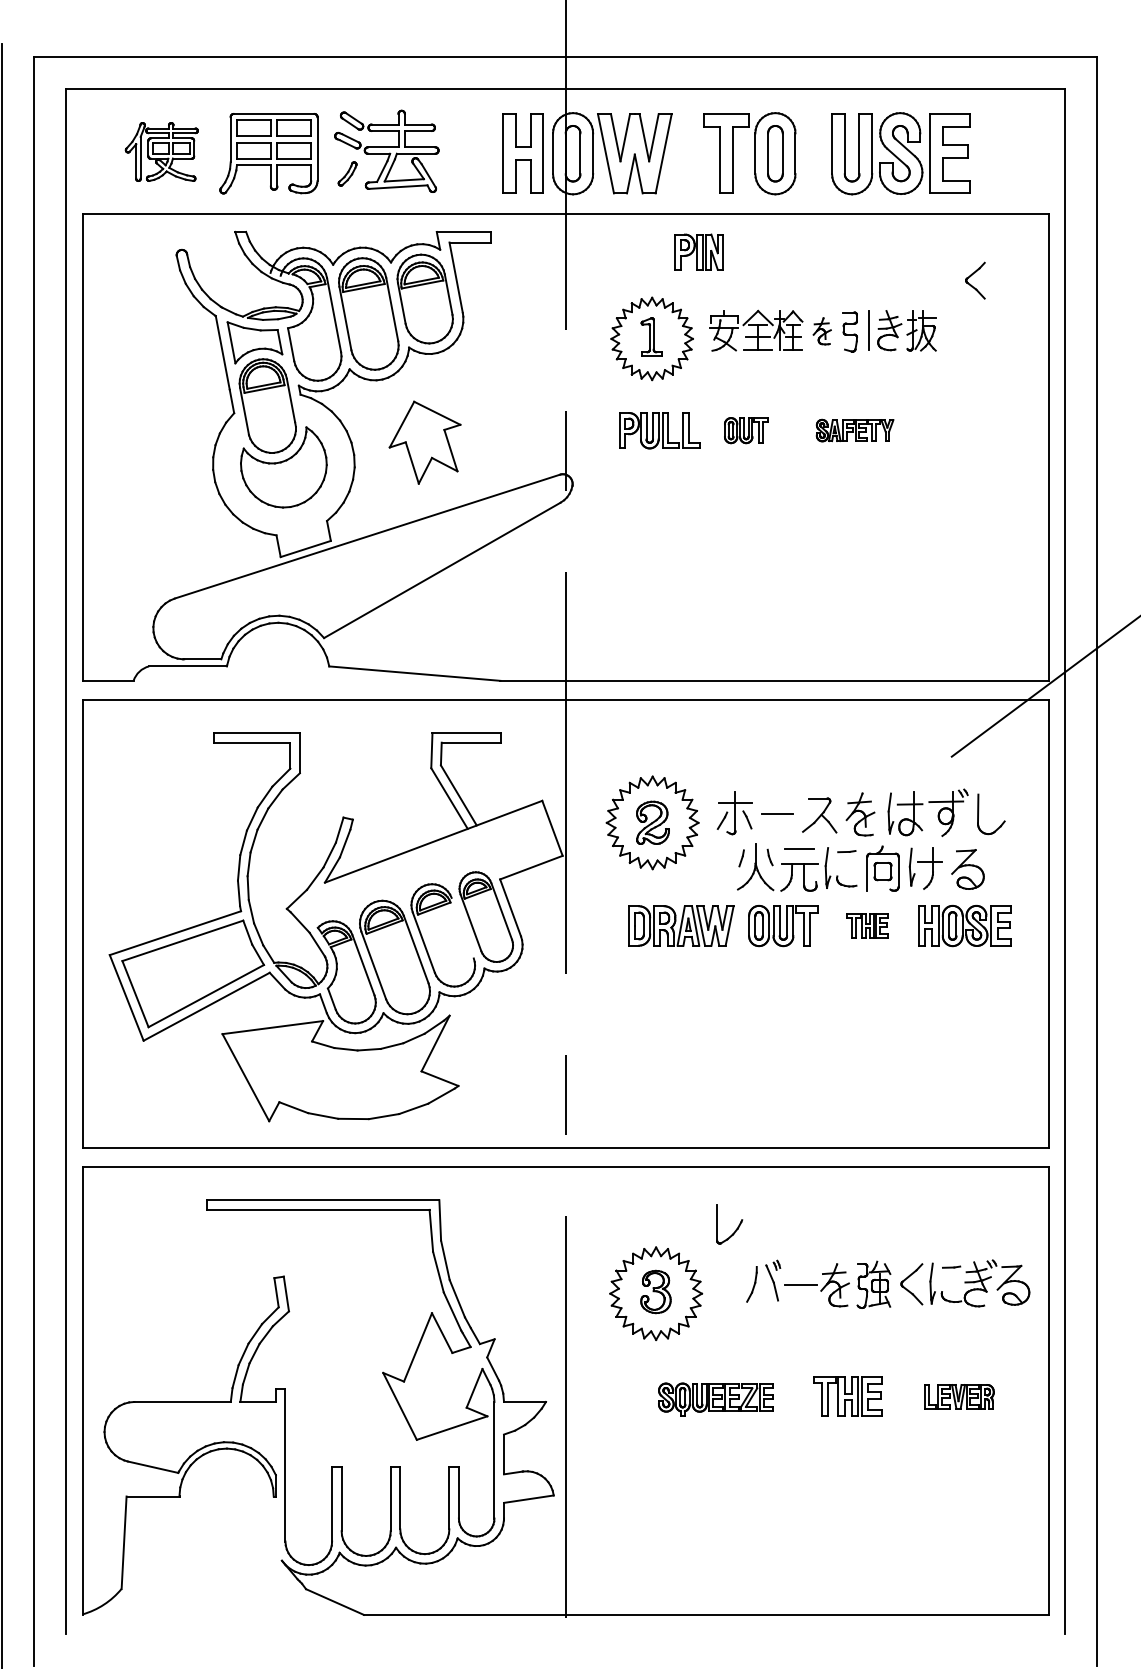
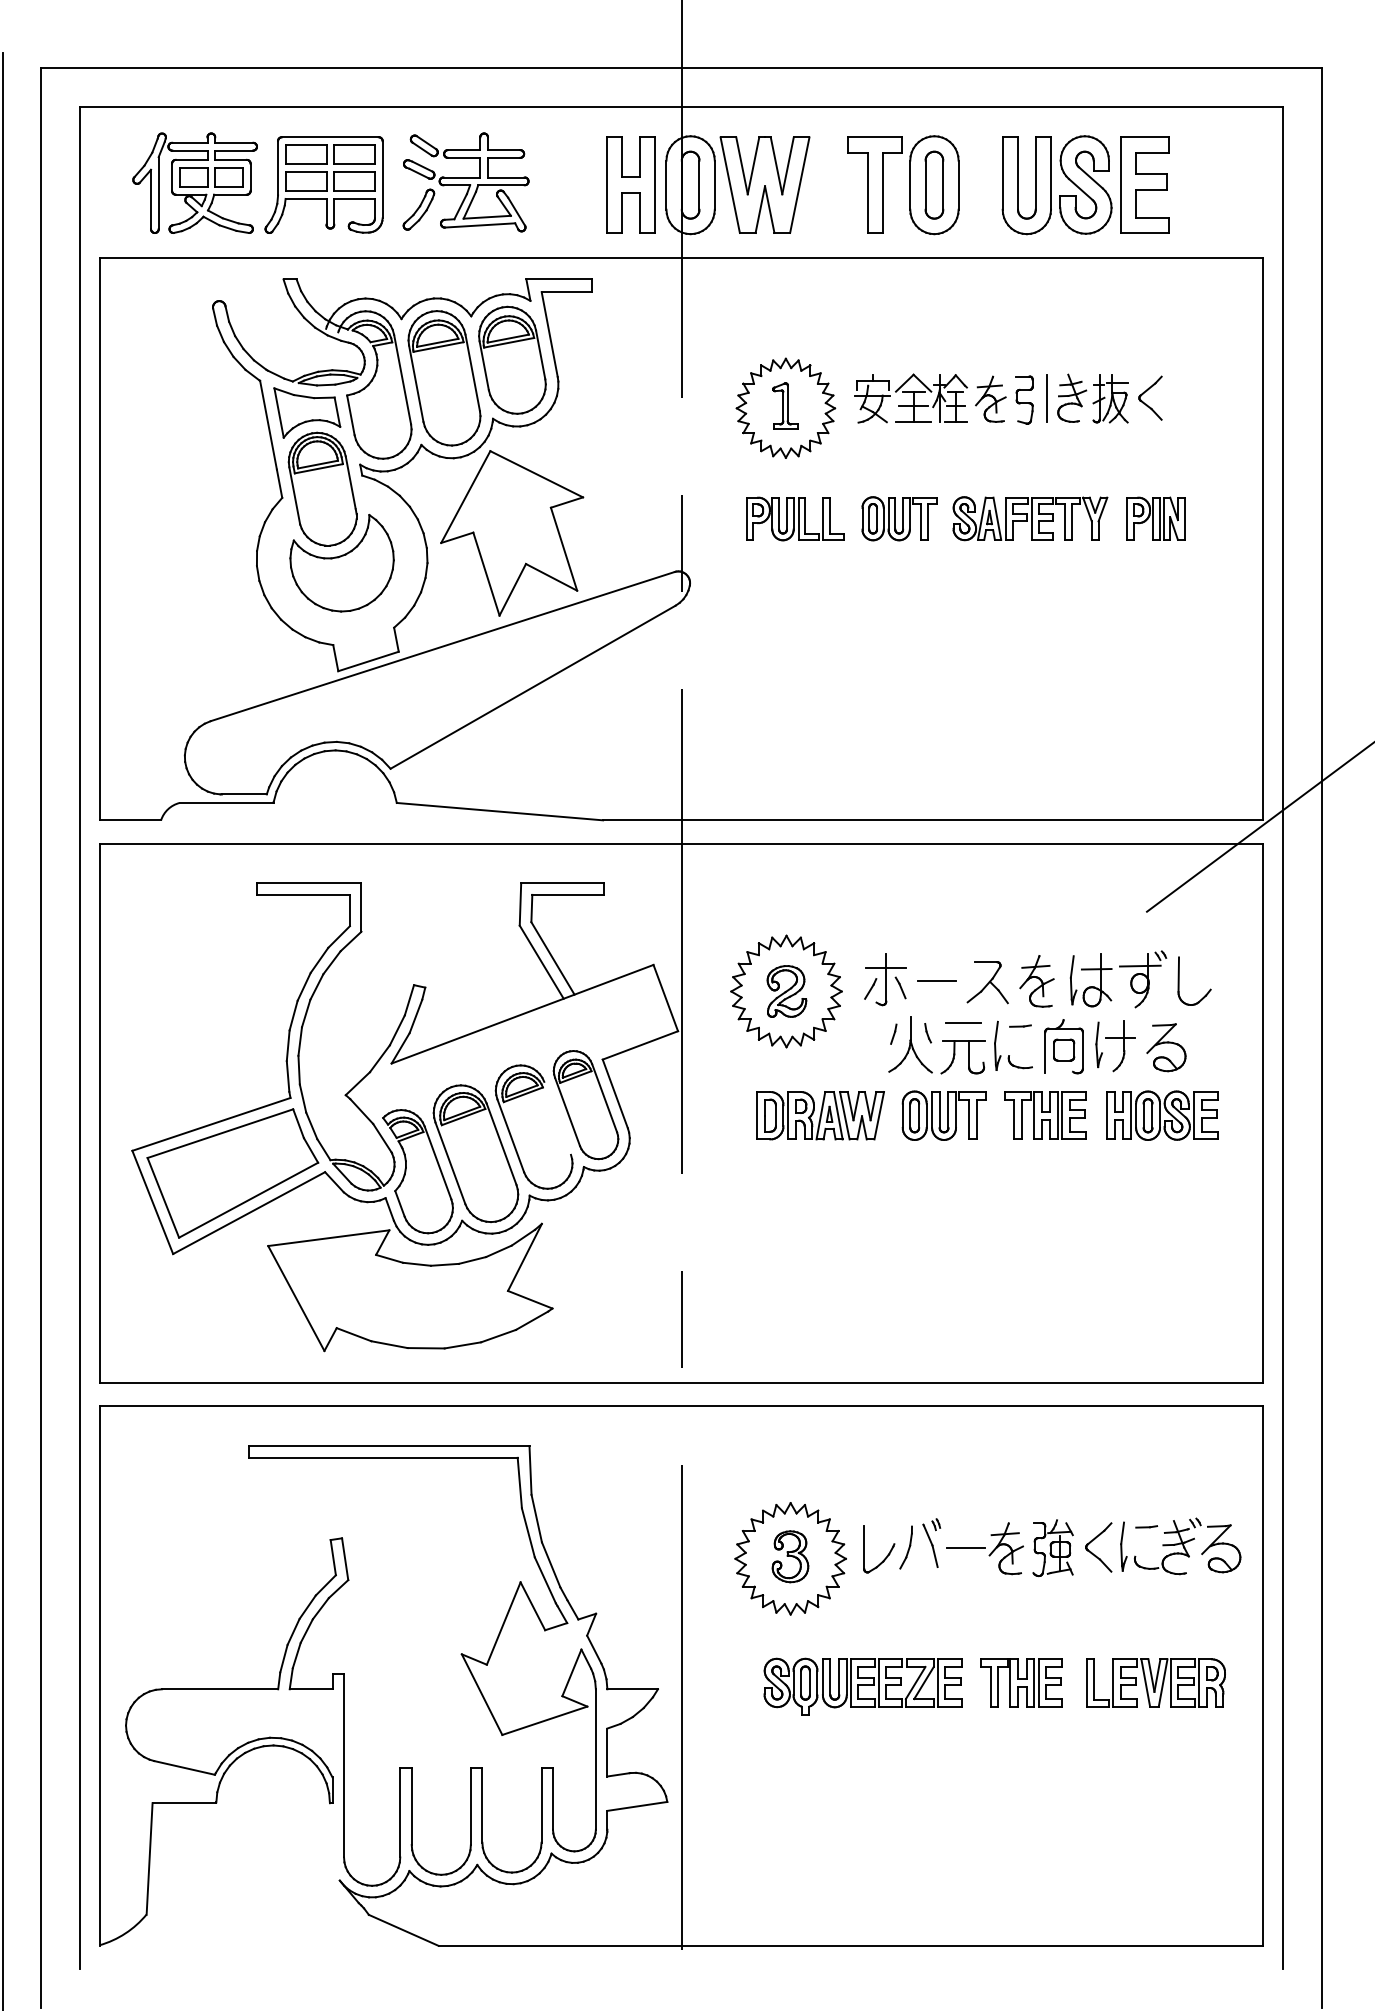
part: (161, 151) -> (194, 182), size x1.43
part: (347, 173) -> (418, 209), size x1.43
part: (699, 251) -> (1155, 518), moved
part: (973, 275) -> (1147, 391), moved
part: (821, 330) -> (990, 398), size x1.43
part: (746, 430) -> (899, 518), size x1.43
part: (855, 430) -> (1030, 518), size x1.67
part: (425, 442) -> (512, 533), size x1.67
part: (867, 925) -> (1045, 1115), size x1.67
part: (736, 1228) -> (887, 1554), moved
part: (958, 1396) -> (1155, 1682), size x1.67
part: (715, 1399) -> (862, 1686), size x1.43

